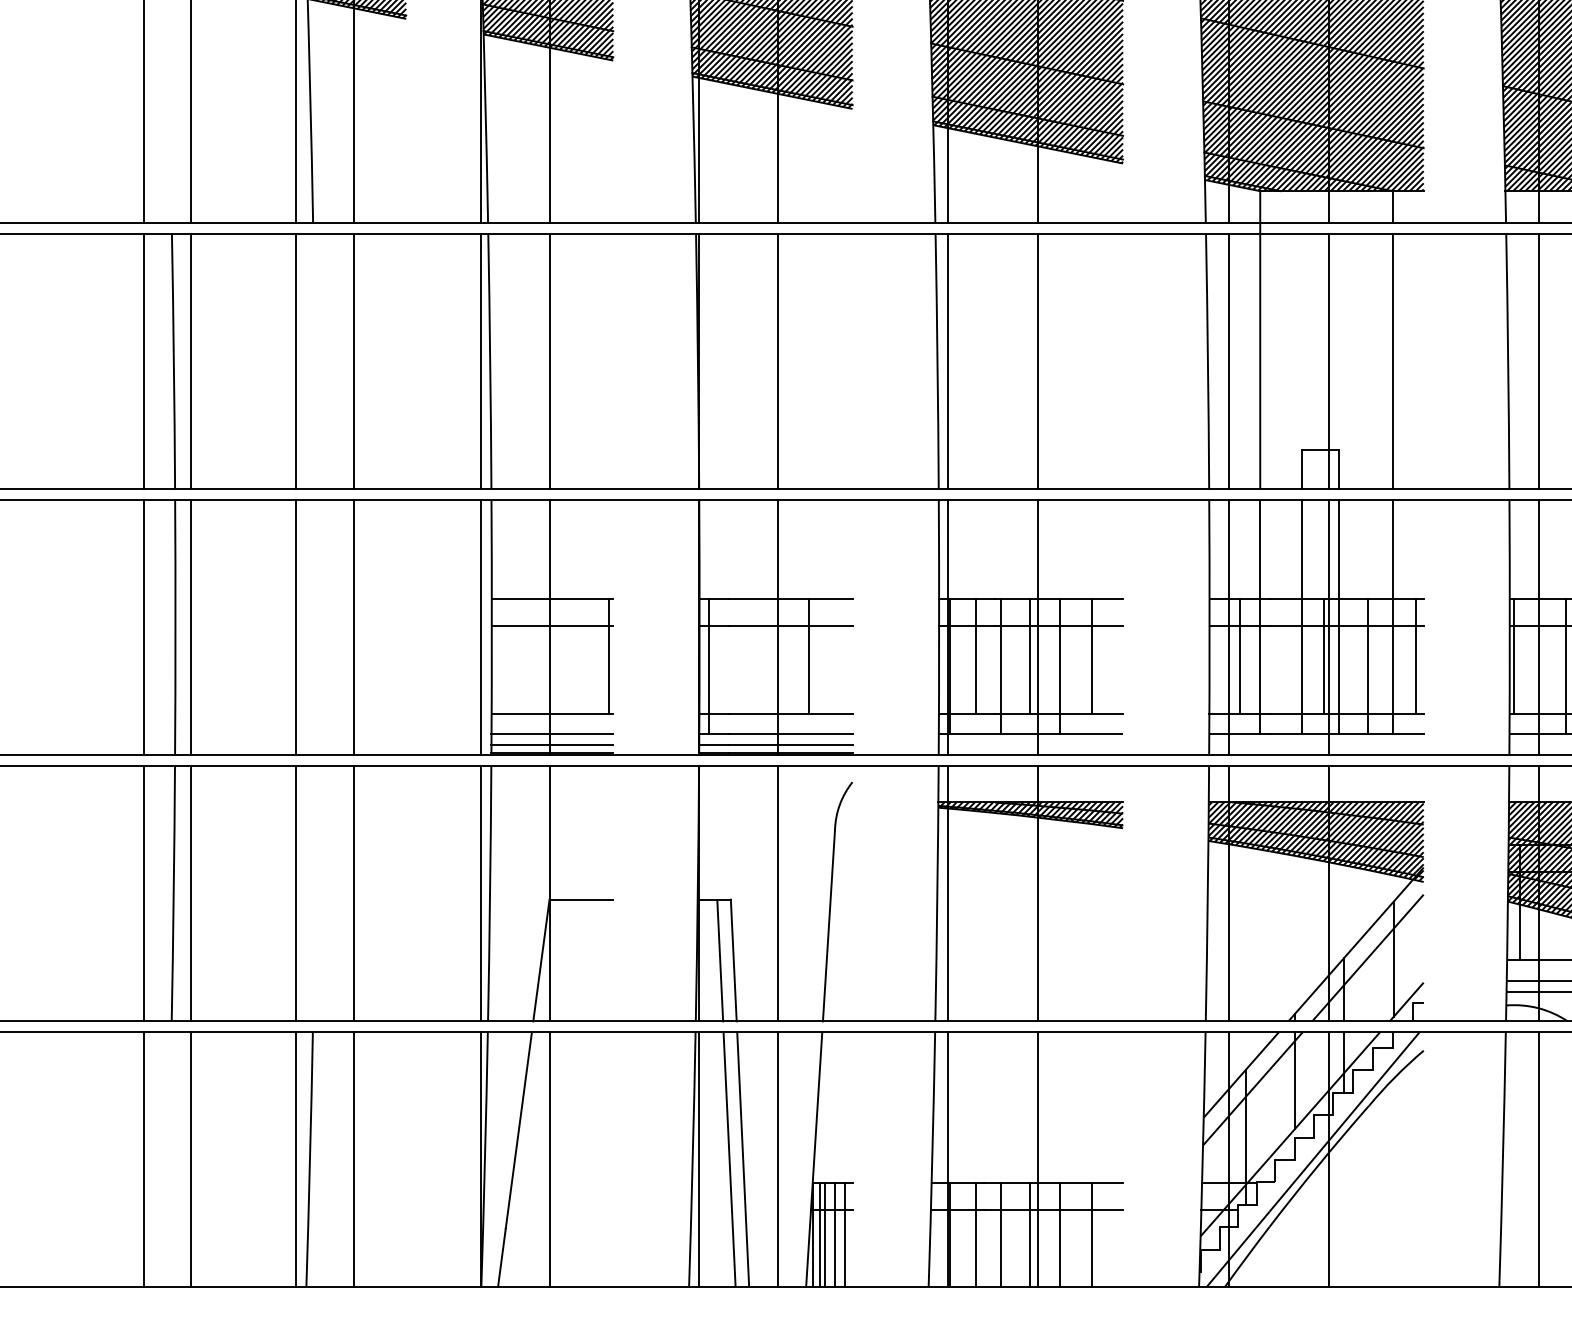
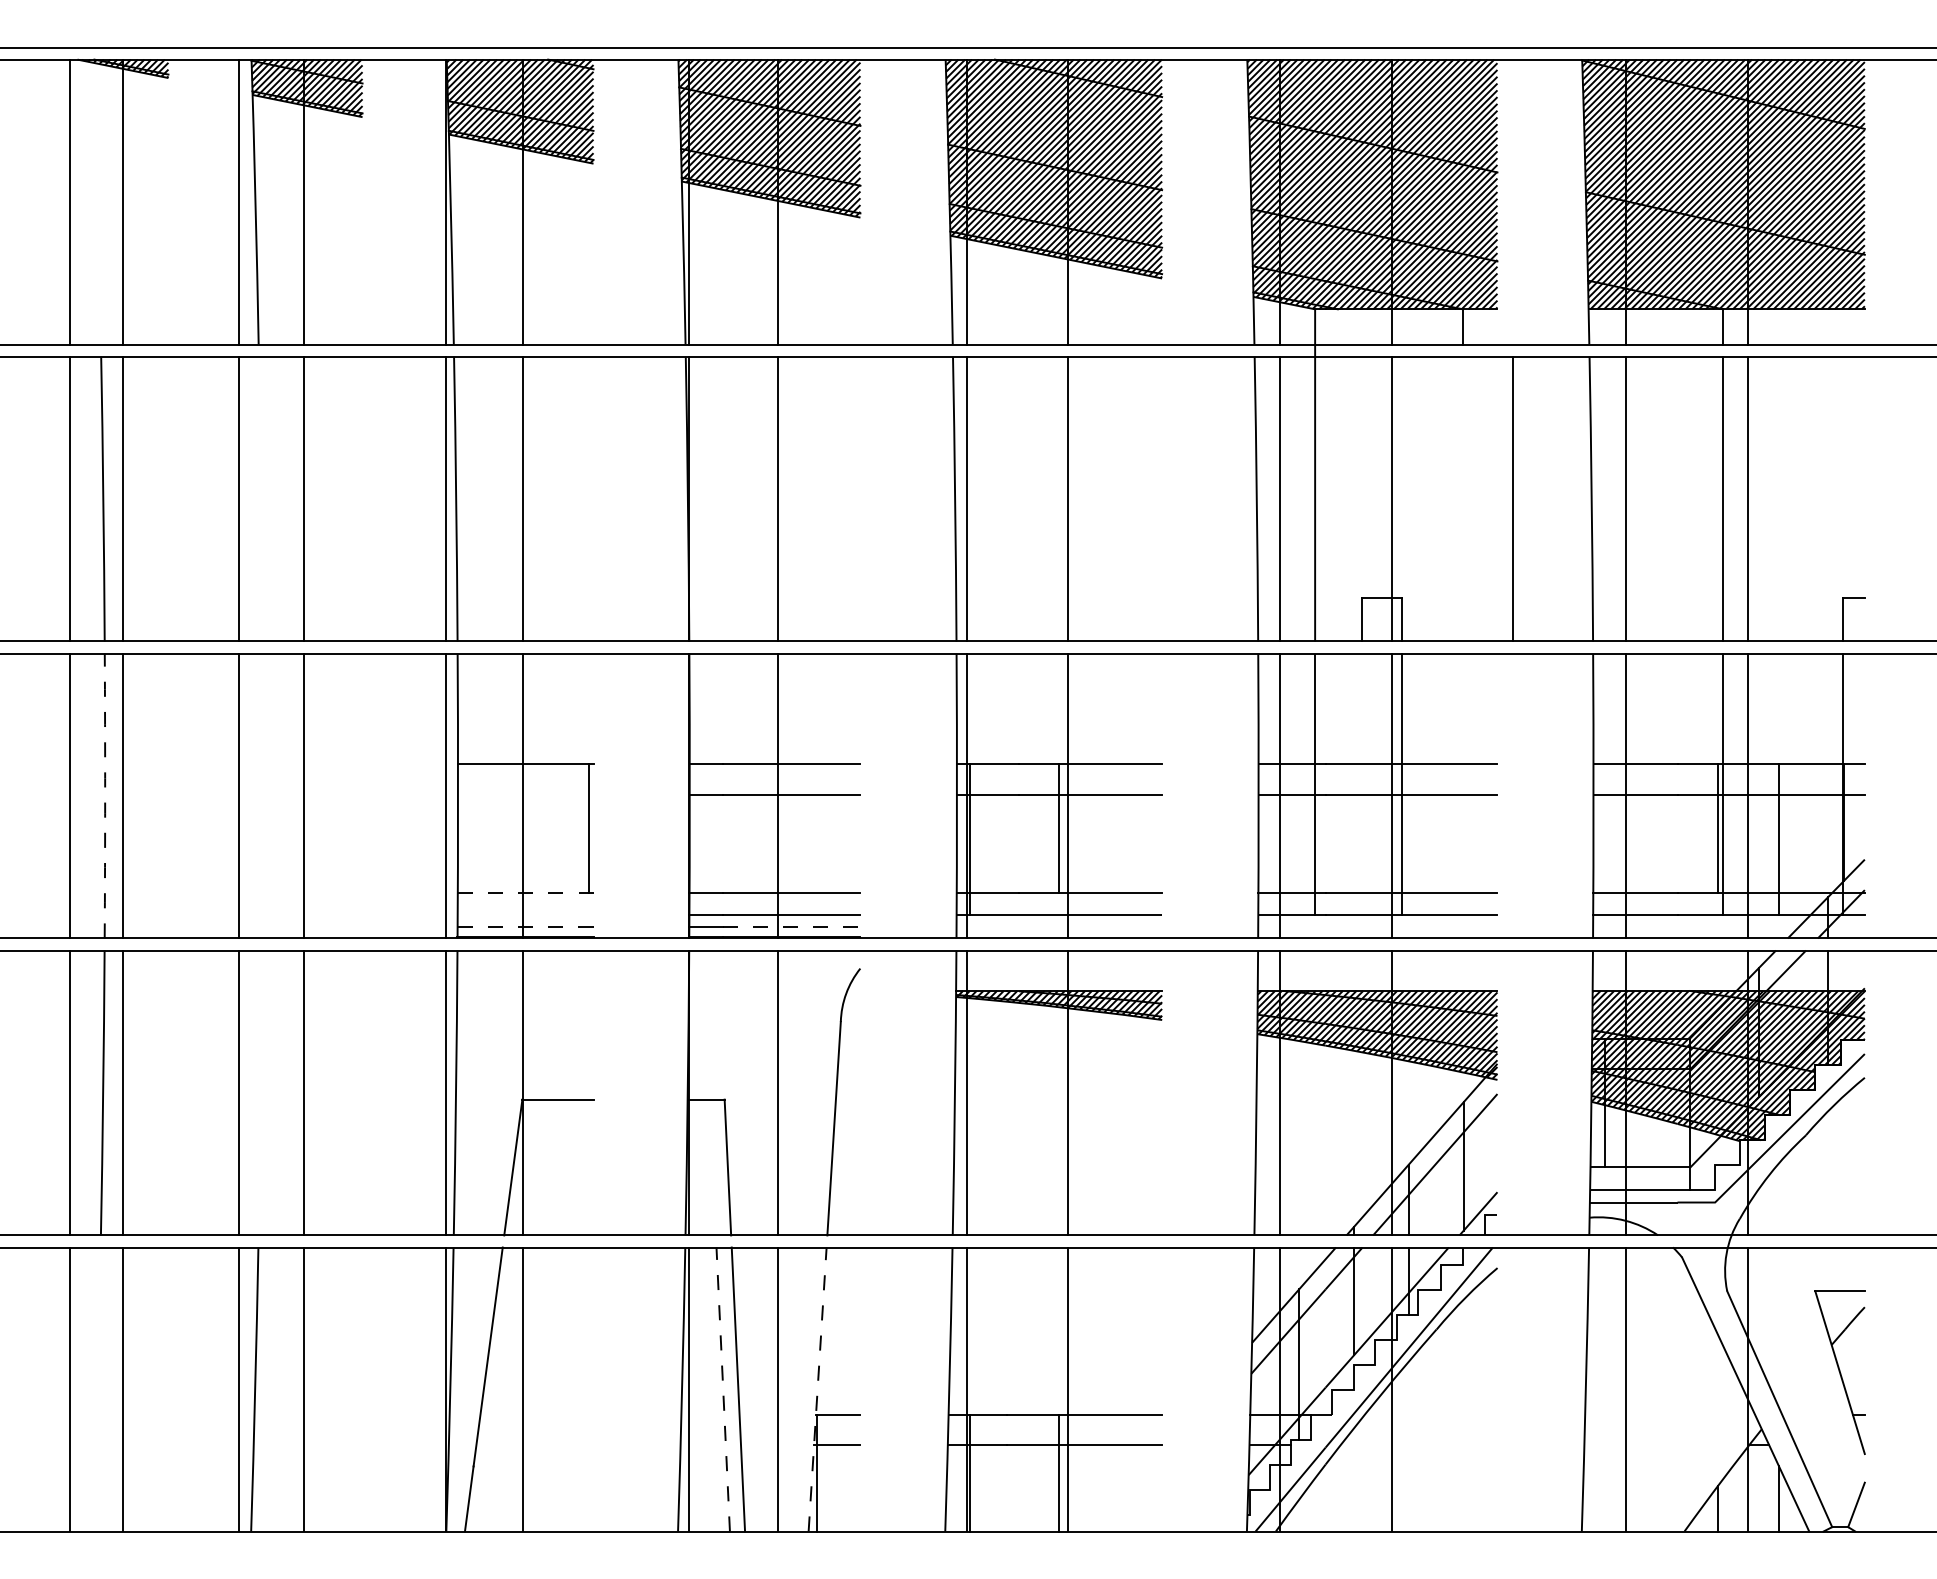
line: (1392, 360) -> (1512, 498), moved
line: (1302, 617) -> (1362, 784), removed
line: (1392, 617) -> (1462, 784), removed
line: (552, 626) -> (525, 794), removed
arc: (175, 627) -> (105, 796), solid -> dashed
line: (808, 656) -> (811, 828), removed
line: (975, 656) -> (997, 828), removed
line: (1092, 656) -> (1127, 828), removed
line: (1239, 656) -> (1292, 828), removed
line: (1324, 656) -> (1386, 828), removed
line: (1416, 656) -> (1489, 828), removed
line: (1514, 656) -> (1598, 828), removed
line: (708, 666) -> (699, 839), removed
line: (1001, 666) -> (1026, 839), removed
line: (1059, 666) -> (1091, 839), removed
line: (1368, 666) -> (1435, 839), removed
line: (1566, 666) -> (1656, 839), removed
line: (552, 713) -> (525, 892), solid -> dashed
line: (552, 734) -> (525, 915), removed
line: (552, 745) -> (525, 927), solid -> dashed
line: (790, 745) -> (791, 927), solid -> dashed
line: (719, 960) -> (712, 1167), removed
line: (729, 1159) -> (723, 1389), solid -> dashed
line: (814, 1159) -> (817, 1389), solid -> dashed
line: (819, 1234) -> (823, 1473), removed
line: (824, 1234) -> (829, 1473), removed
line: (834, 1234) -> (840, 1473), removed
line: (844, 1234) -> (851, 1473), removed
line: (975, 1234) -> (997, 1473), removed
line: (1001, 1234) -> (1026, 1473), removed
line: (1059, 1234) -> (1091, 1473), removed
line: (1092, 1234) -> (1127, 1473), removed

